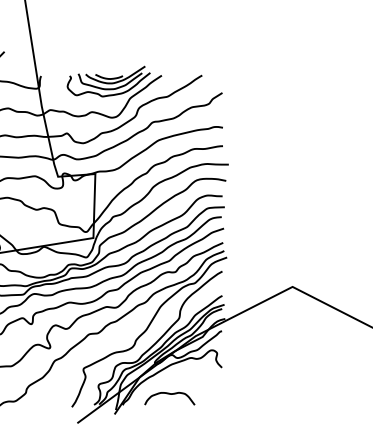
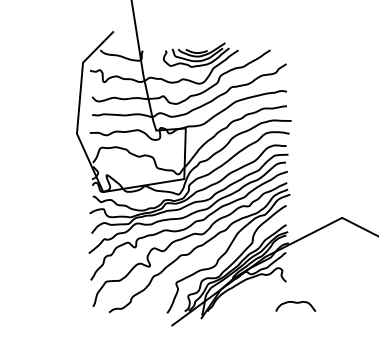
curve: (169, 394) -> (295, 303), moved

